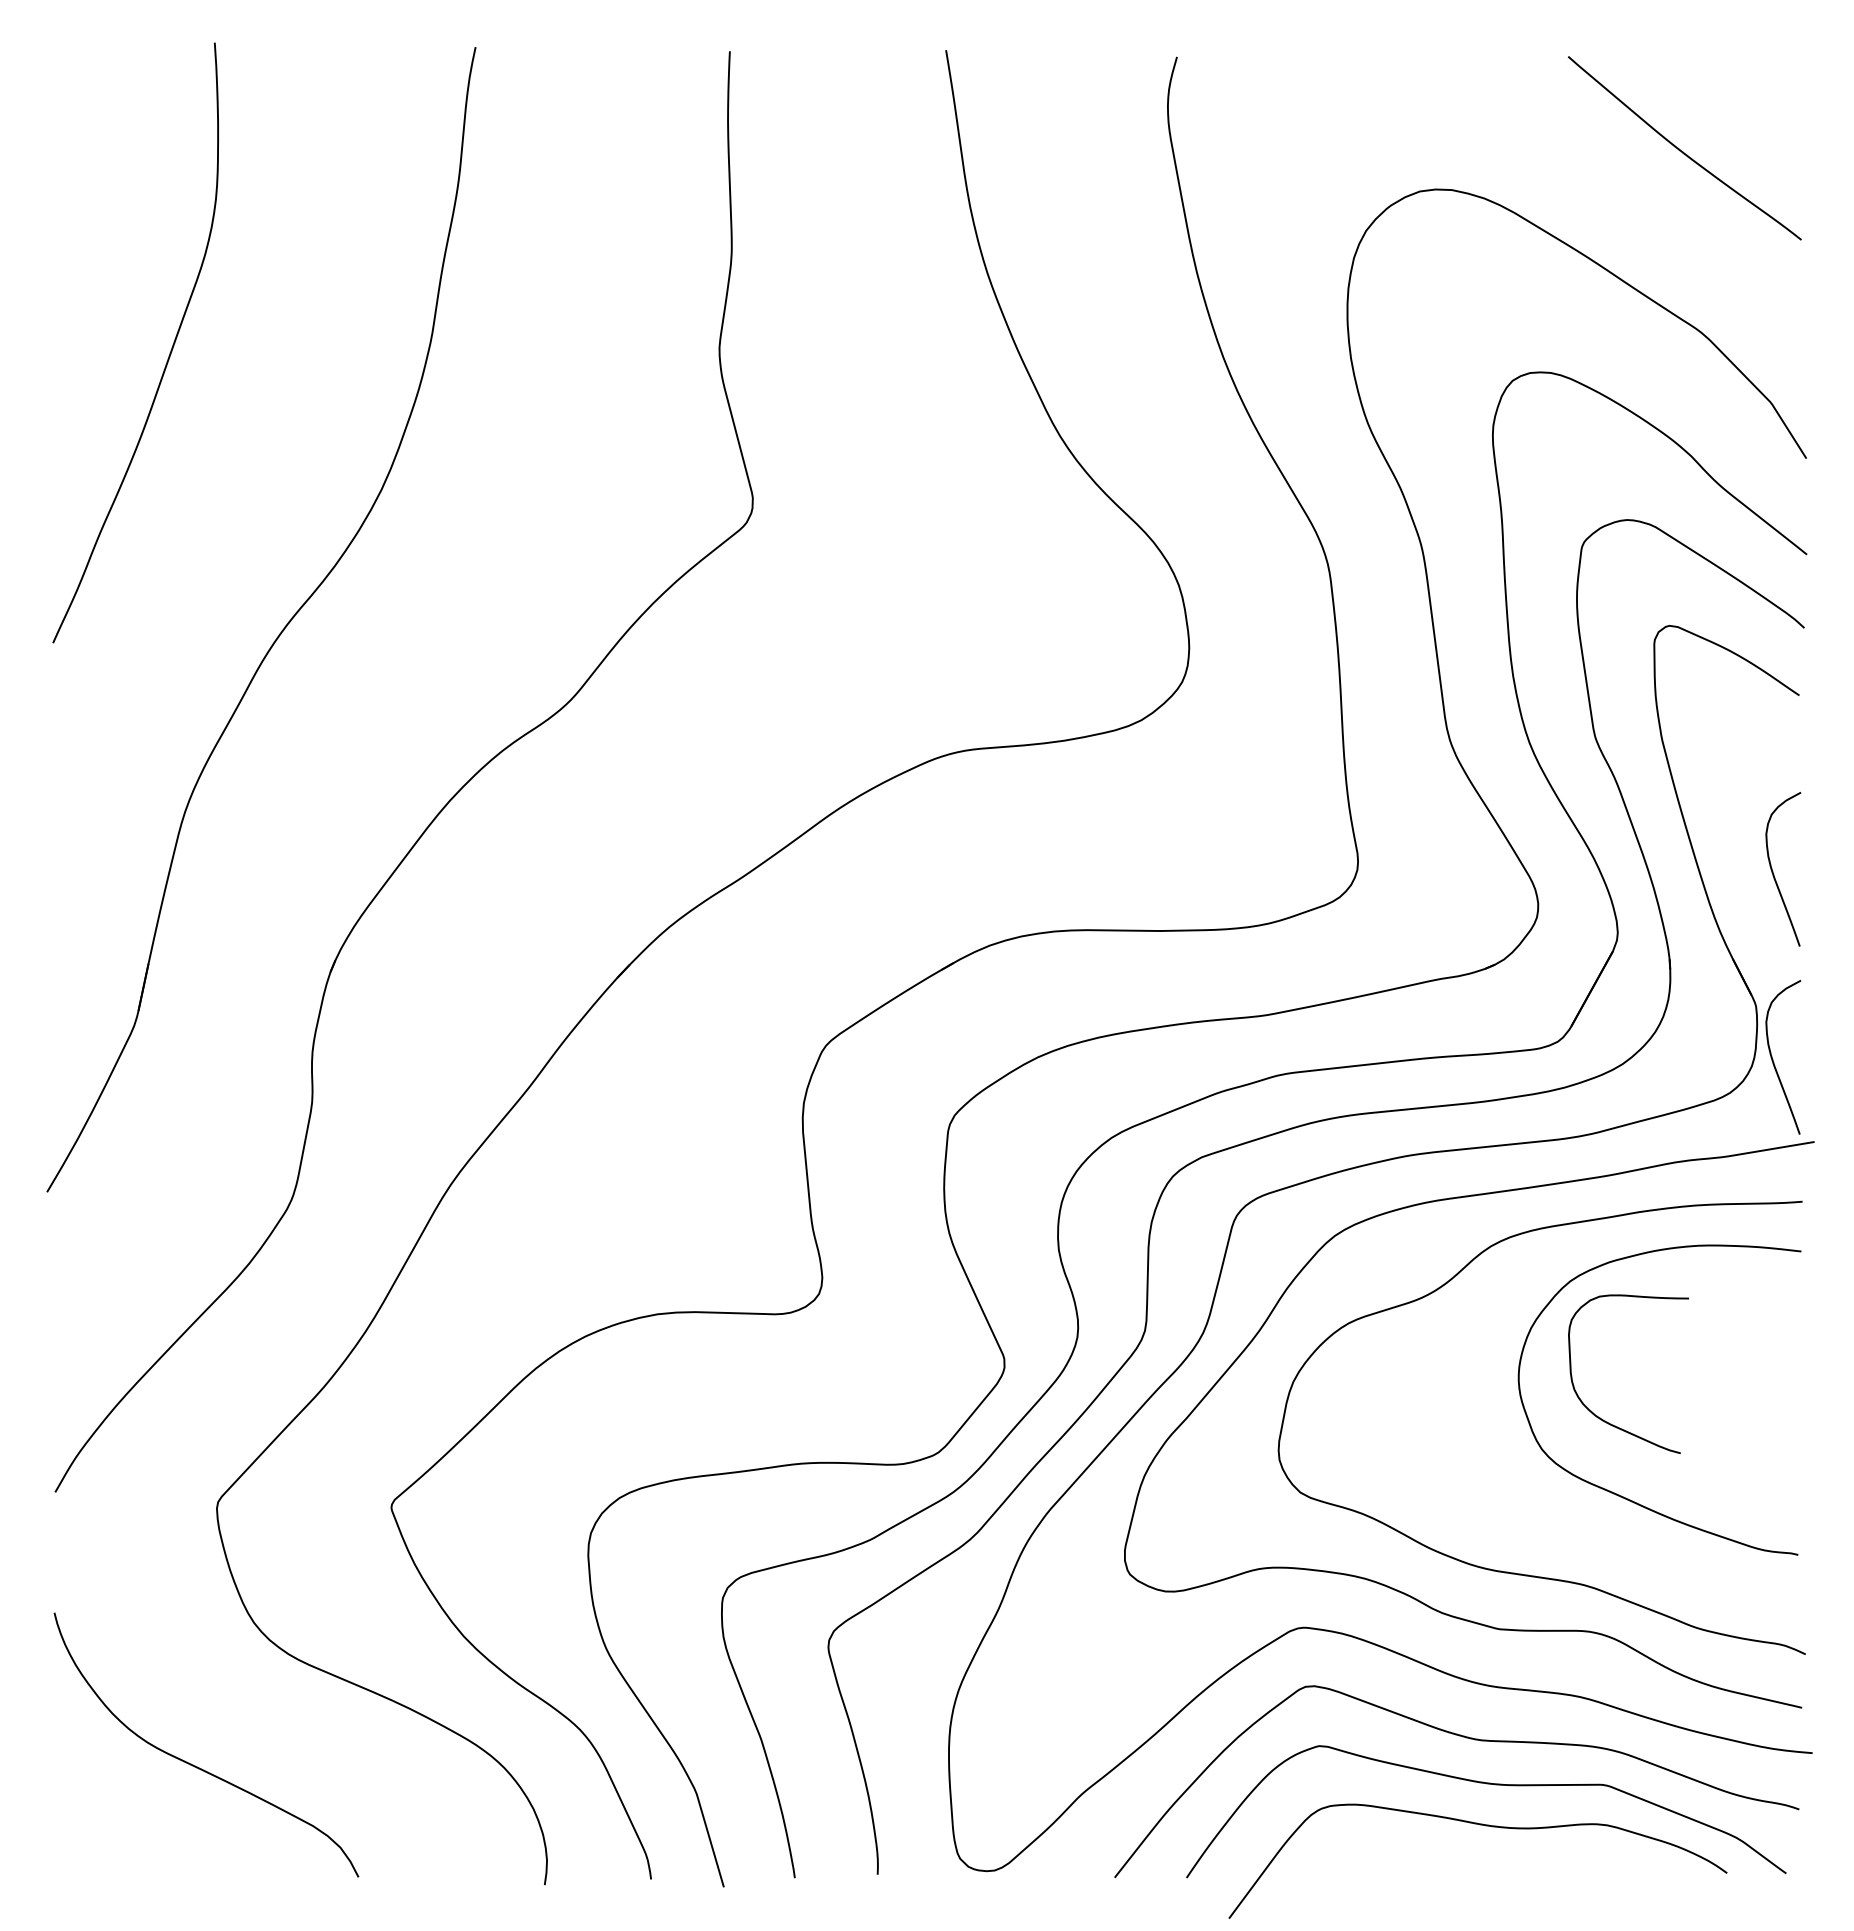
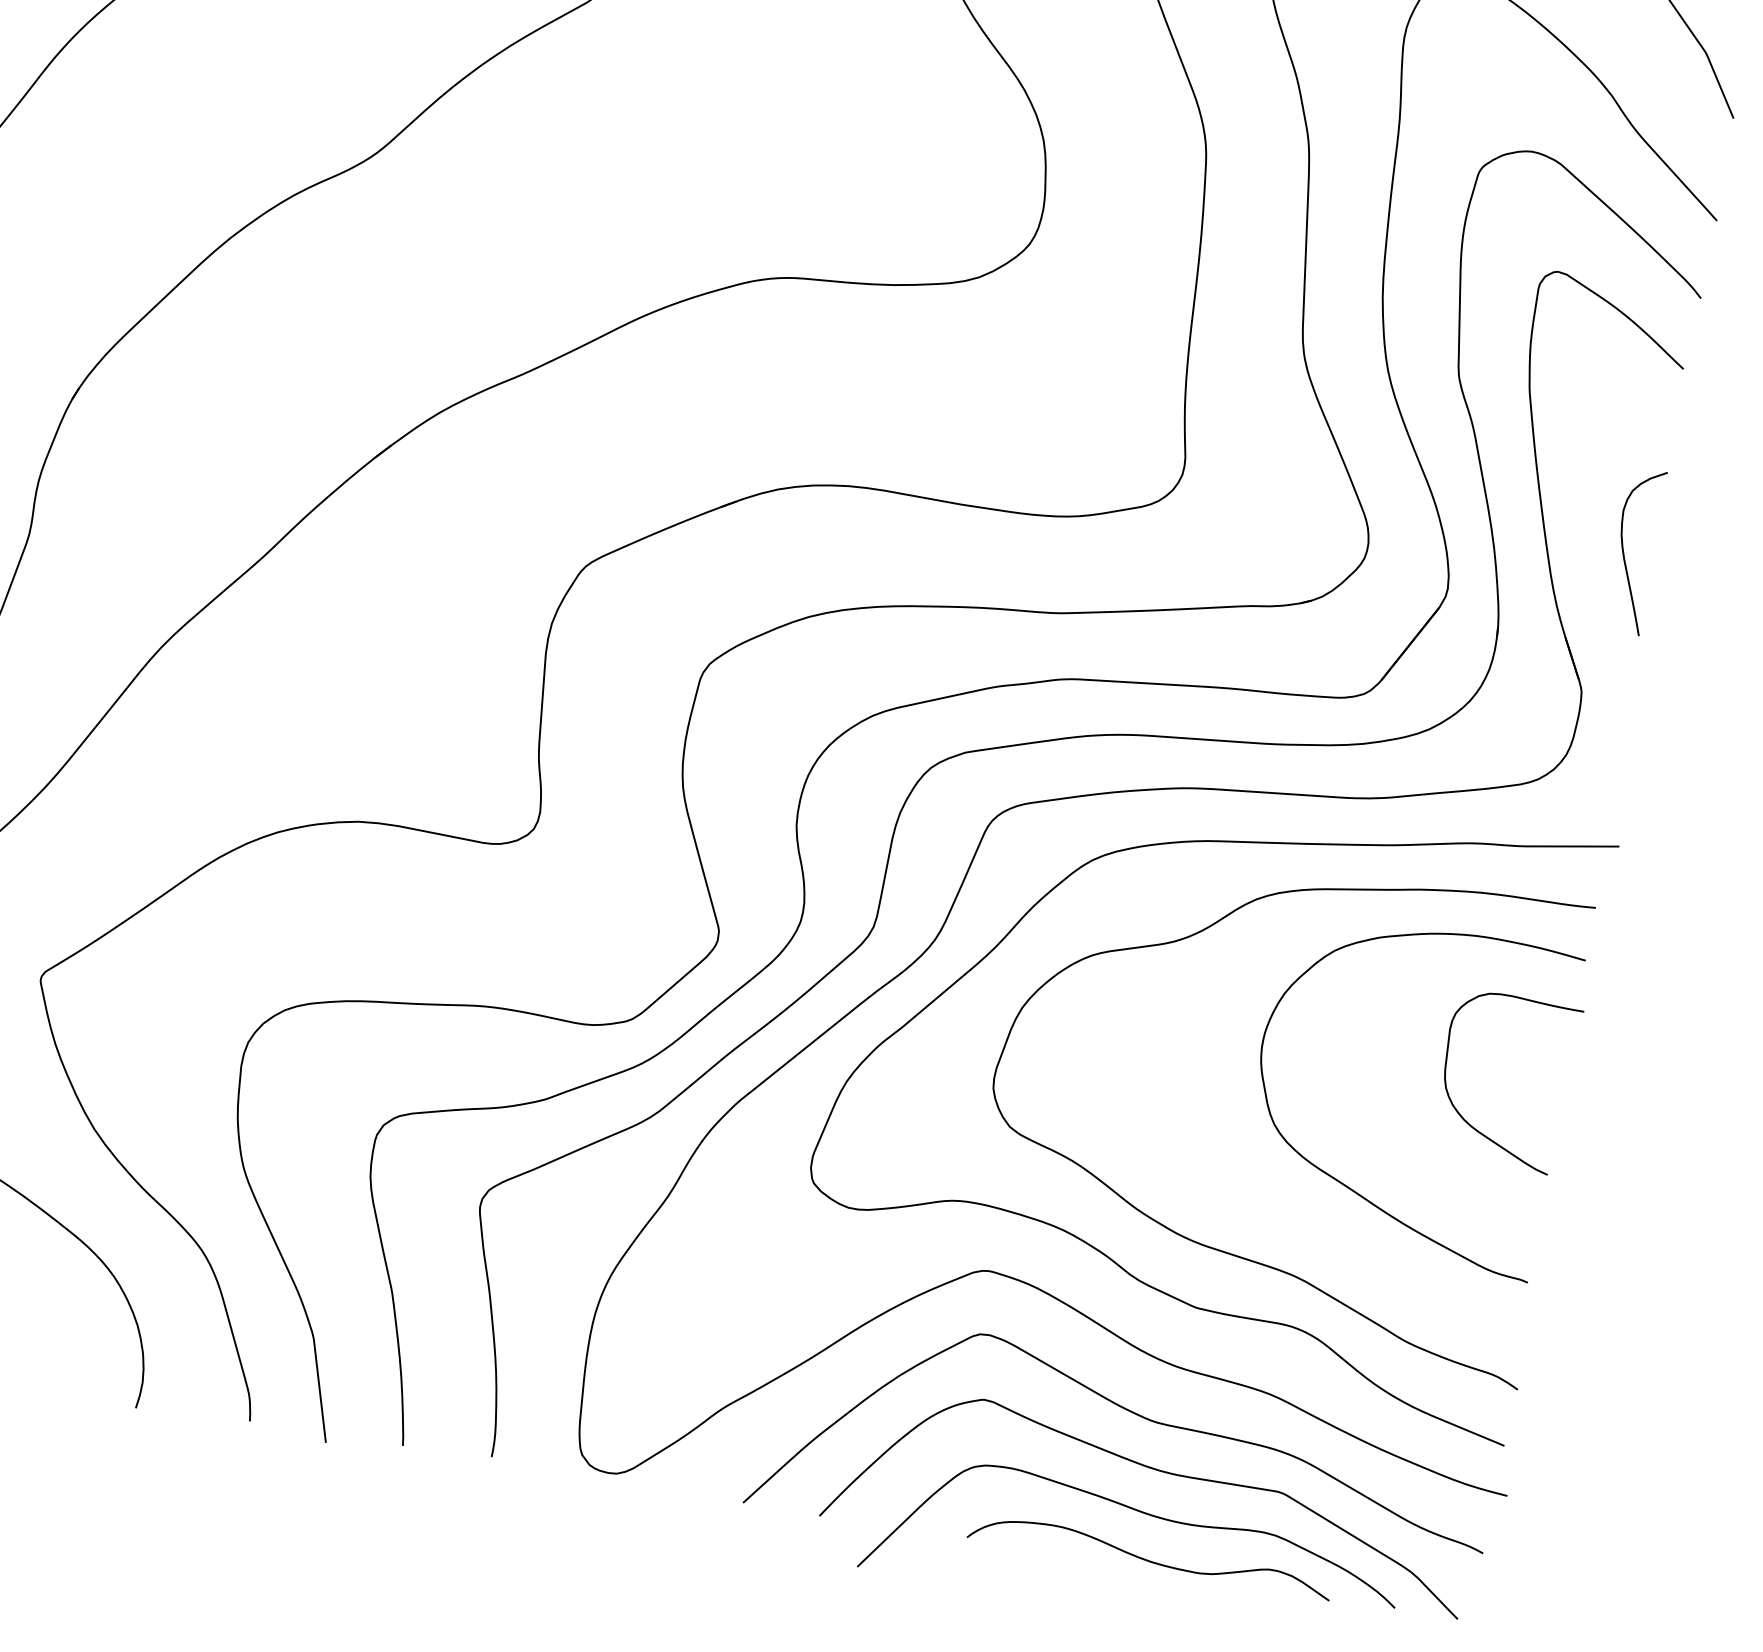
curve: (1773, 1059) -> (1590, 751), removed
curve: (1600, 1417) -> (1468, 1122), moved
curve: (1495, 1867) -> (1149, 1560), added

